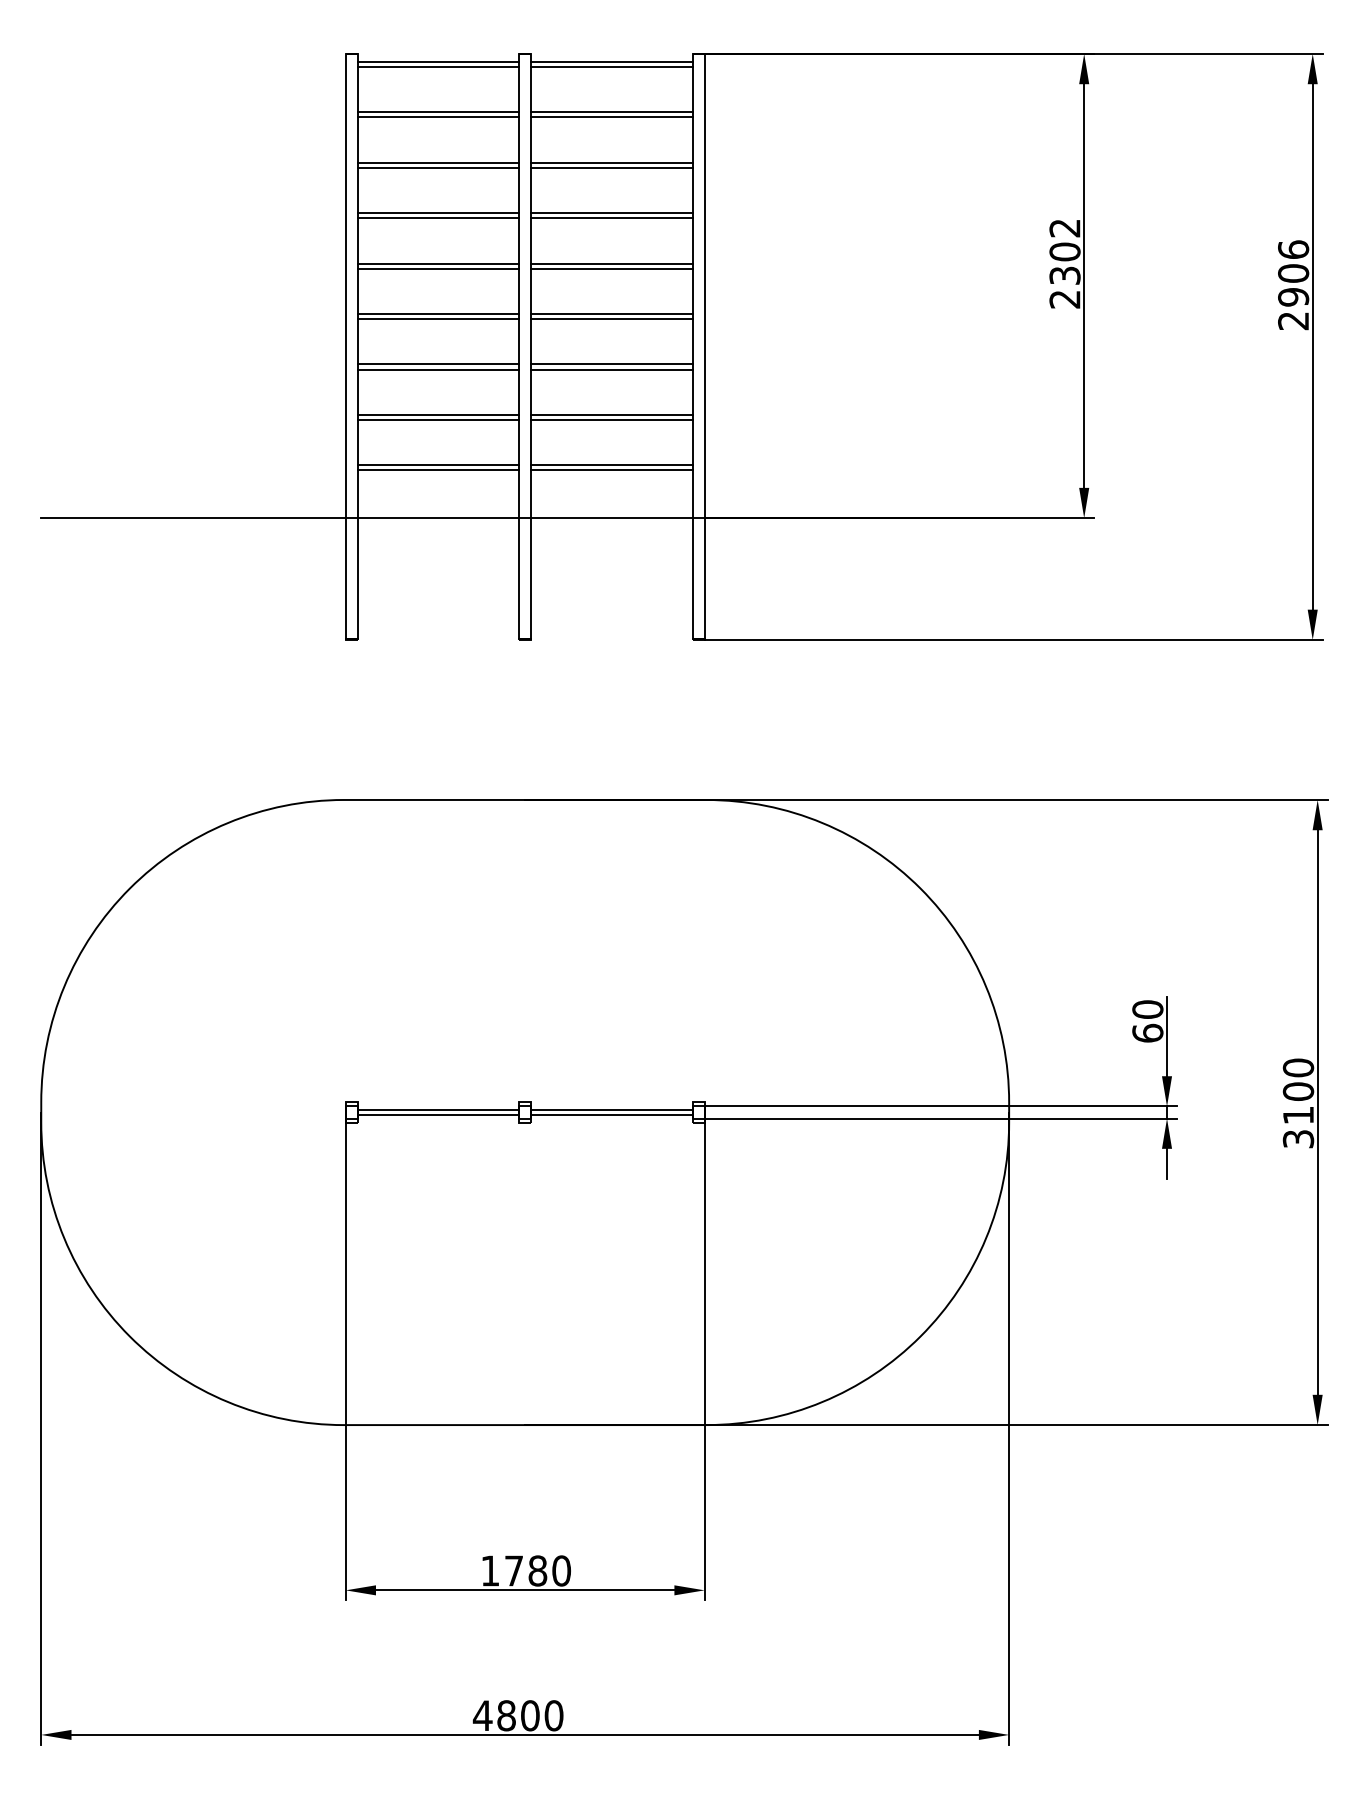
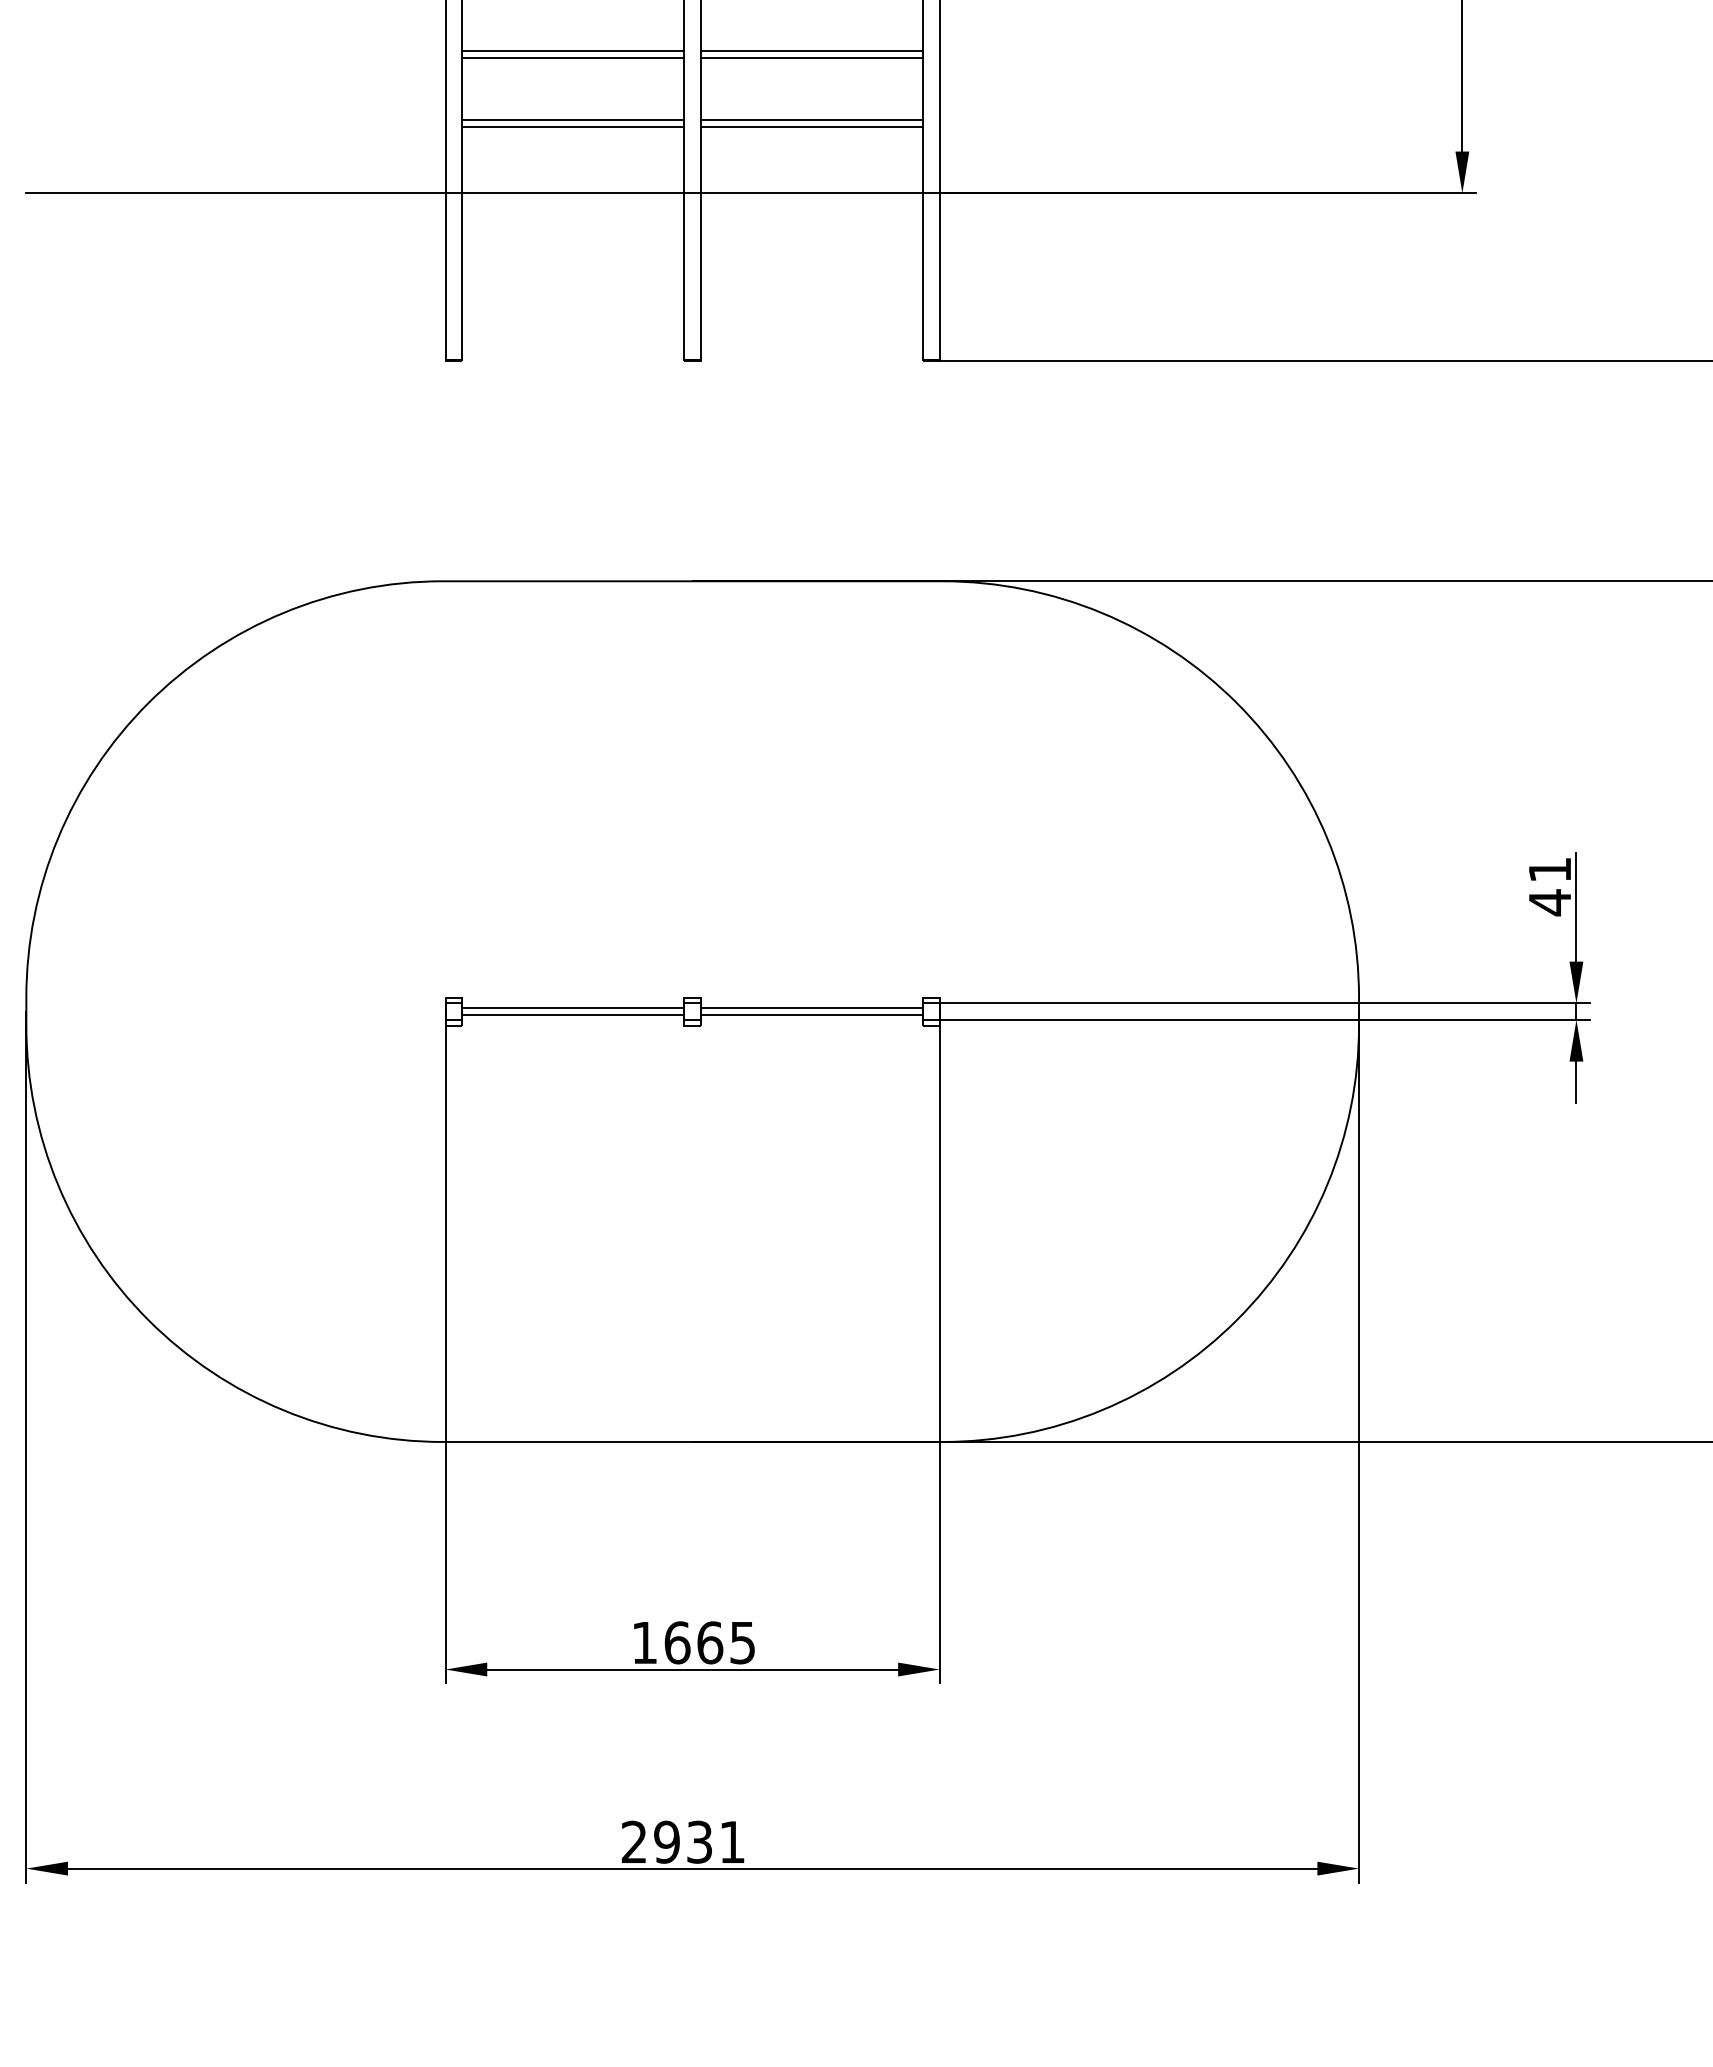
text: (1147, 1021) -> (1549, 886), 60 -> 41
text: (537, 1570) -> (709, 1642), 1780 -> 1665
text: (517, 1715) -> (682, 1841), 4800 -> 2931

